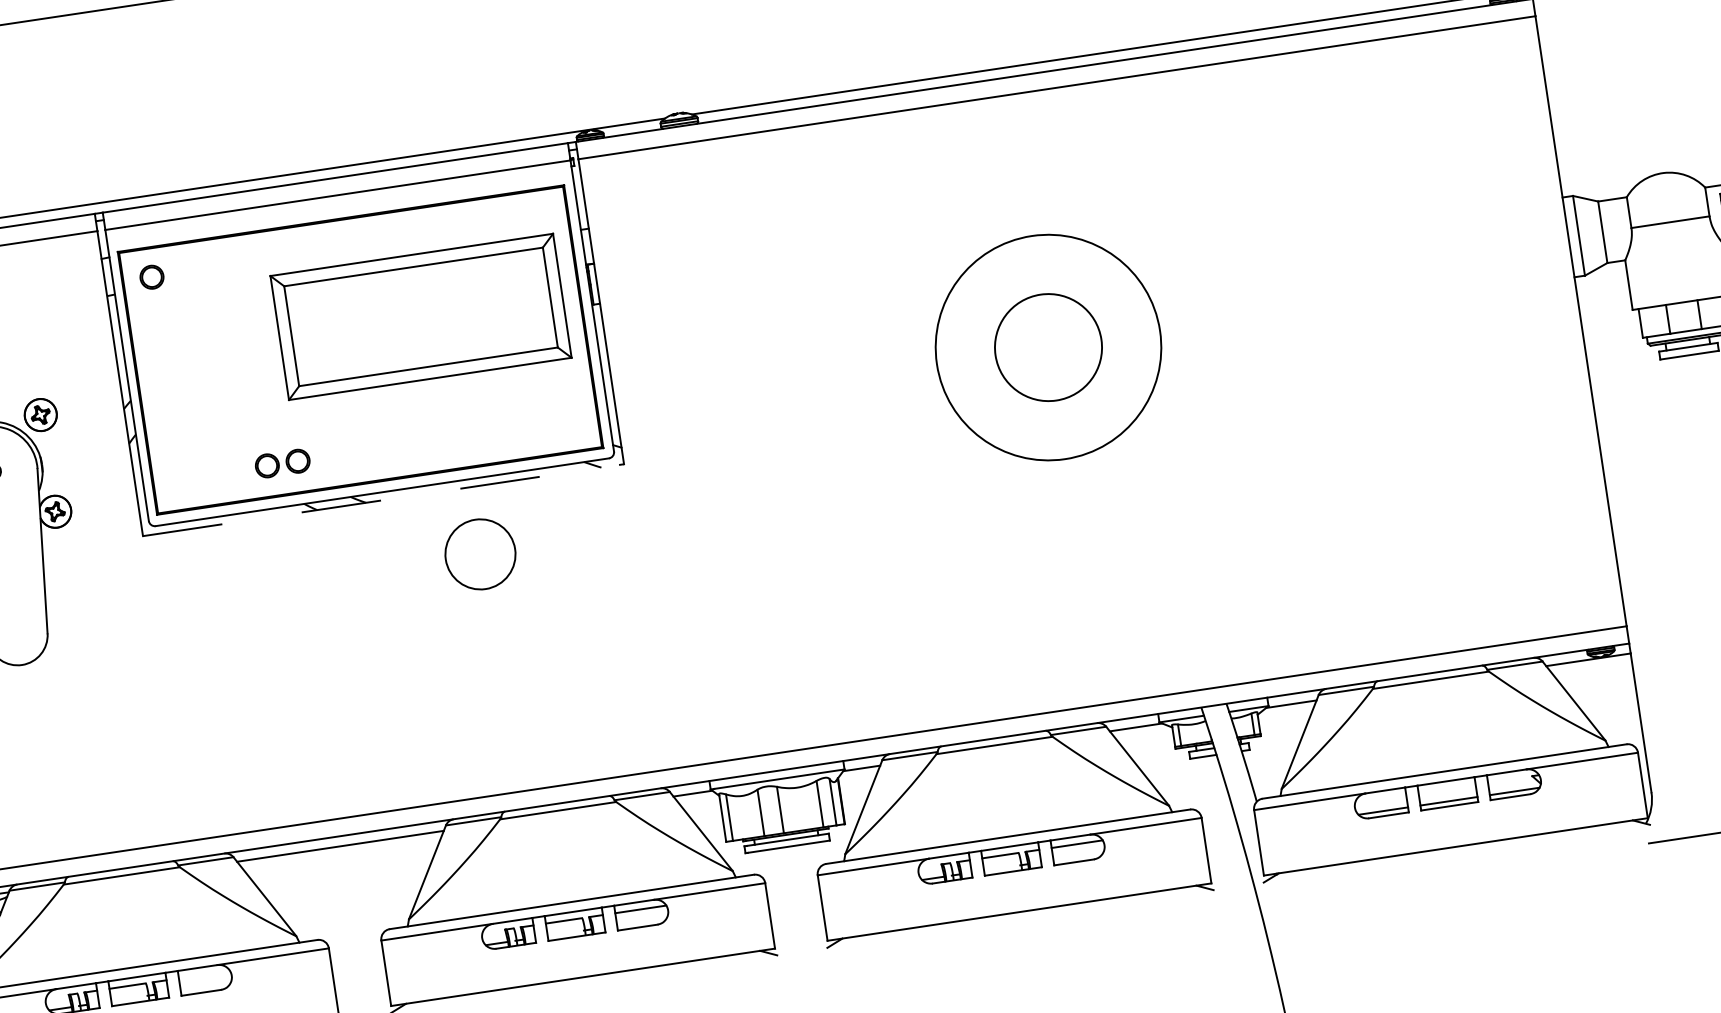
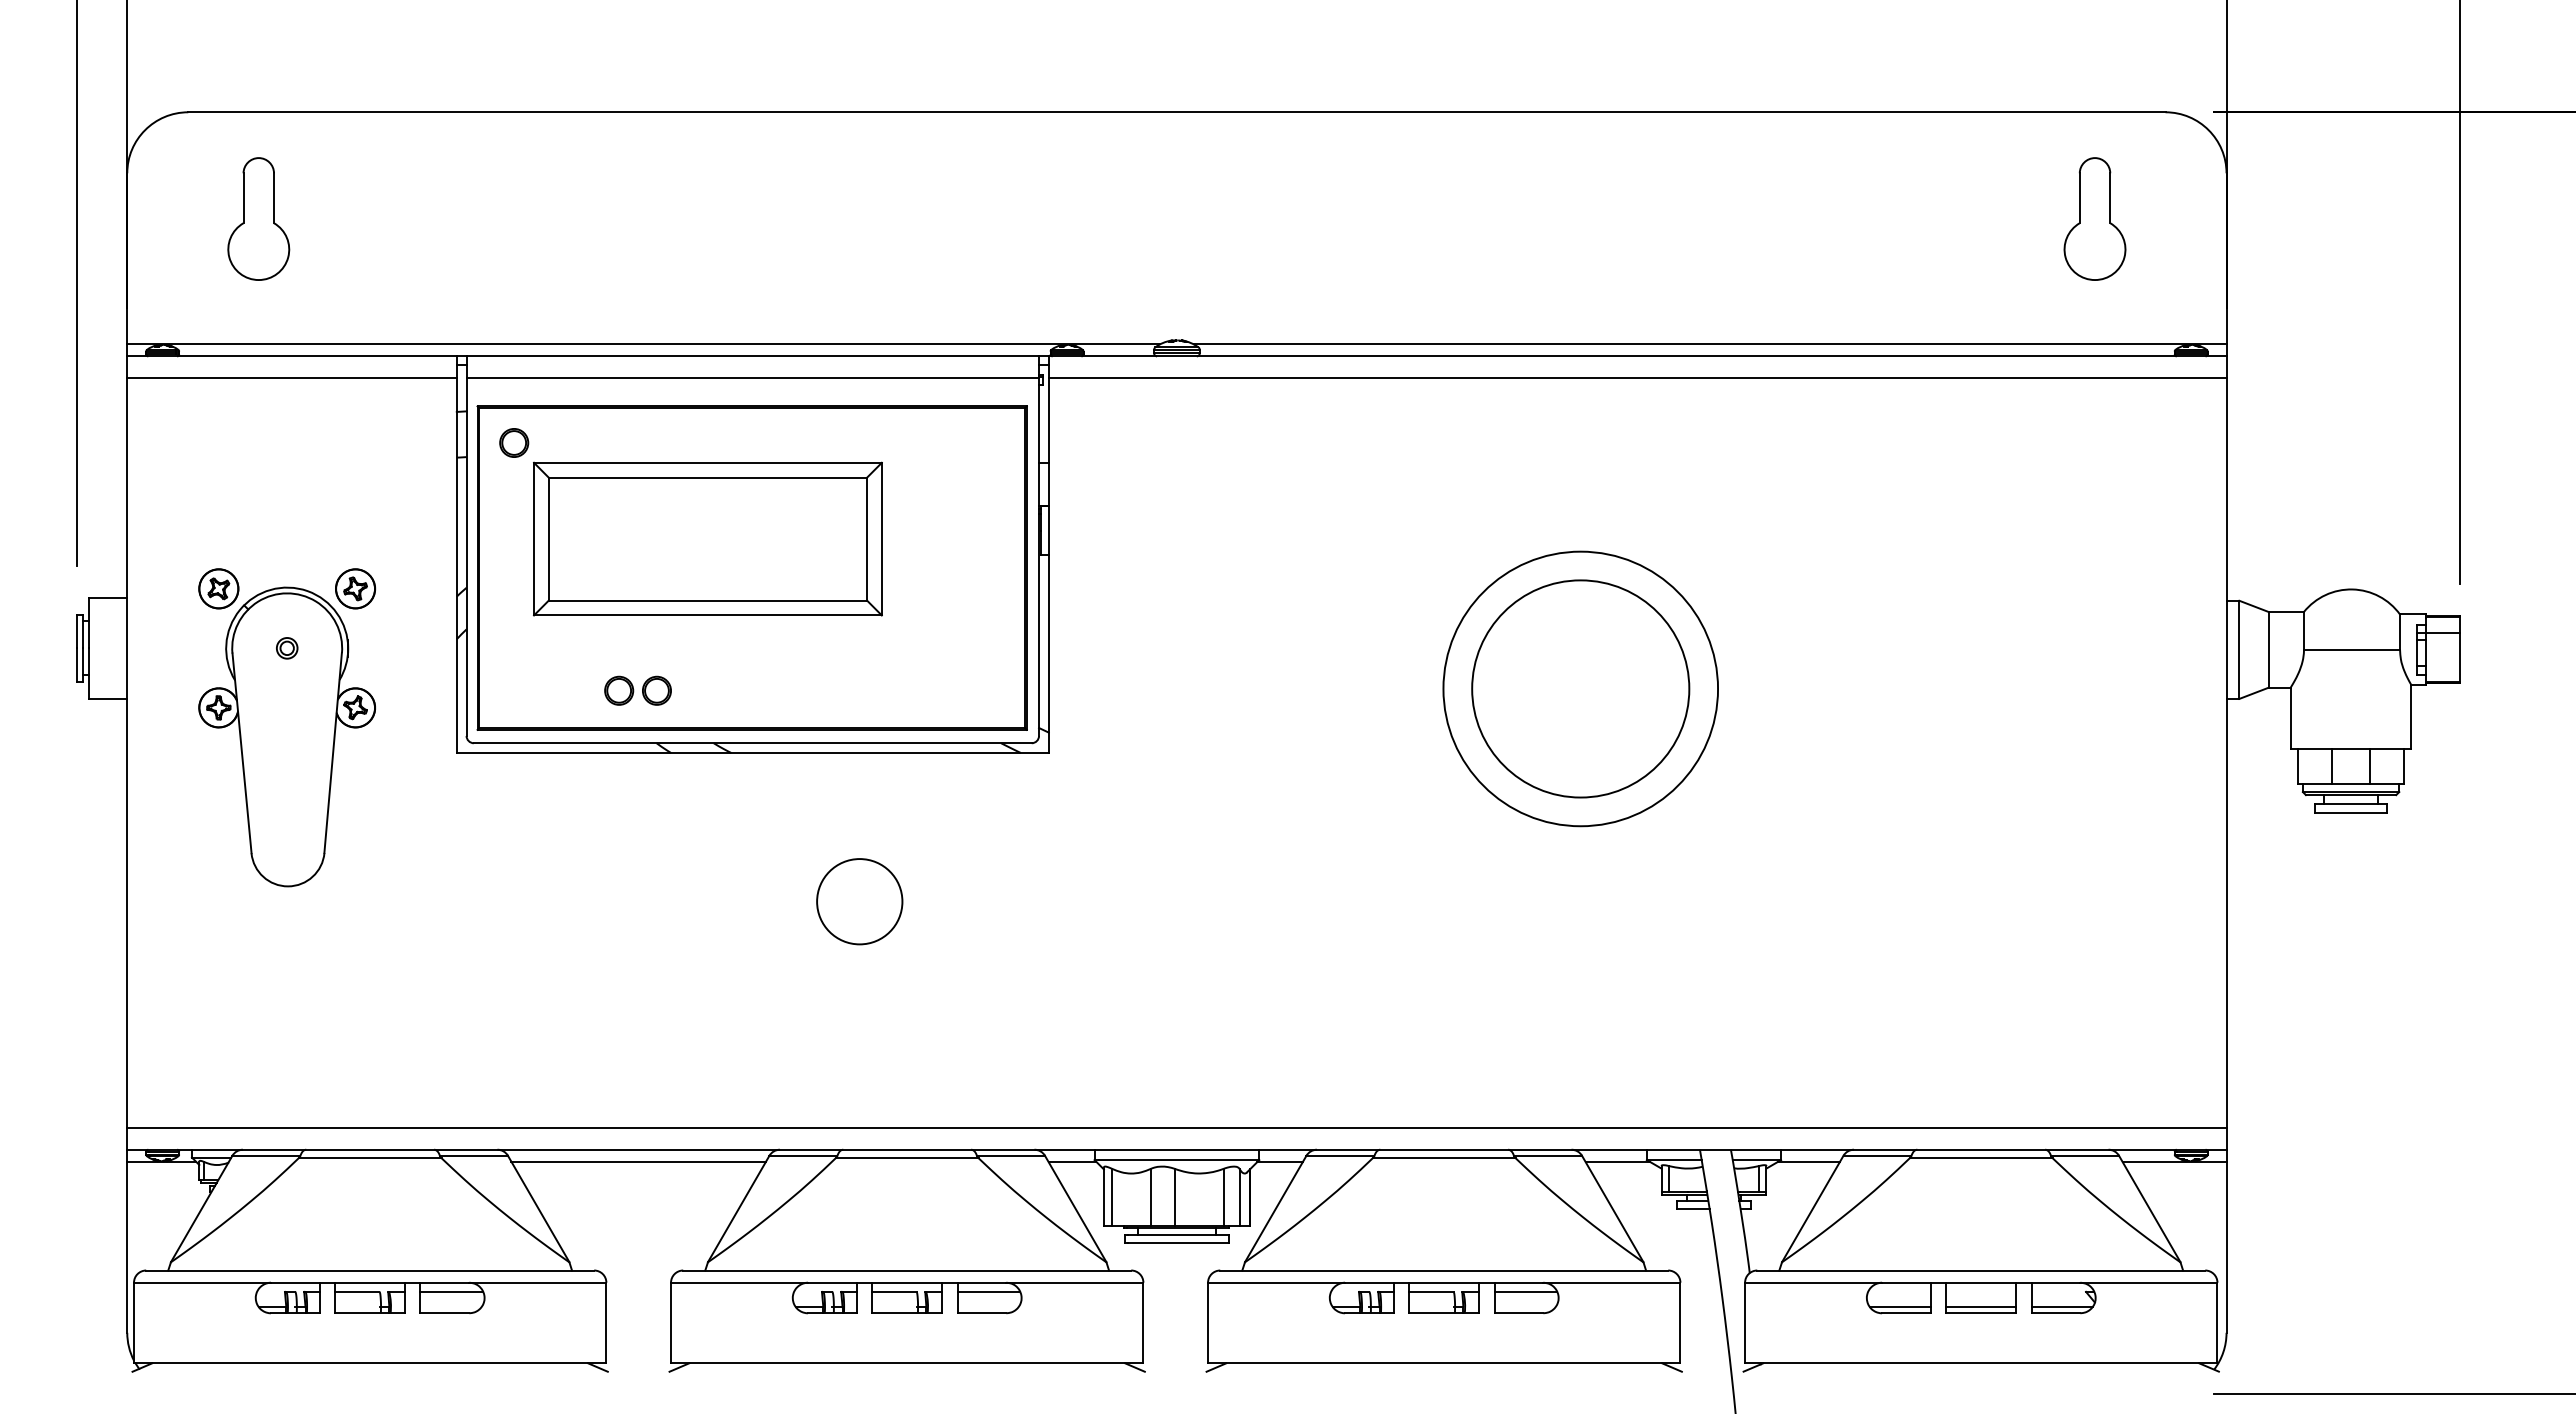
part: (420, 316) -> (707, 538), moved
circle: (1048, 347) -> (1580, 688), size x1.67
line: (383, 500) -> (752, 753), dashed -> solid
circle: (480, 554) -> (859, 901), moved
line: (204, 974) -> (451, 1291), added

